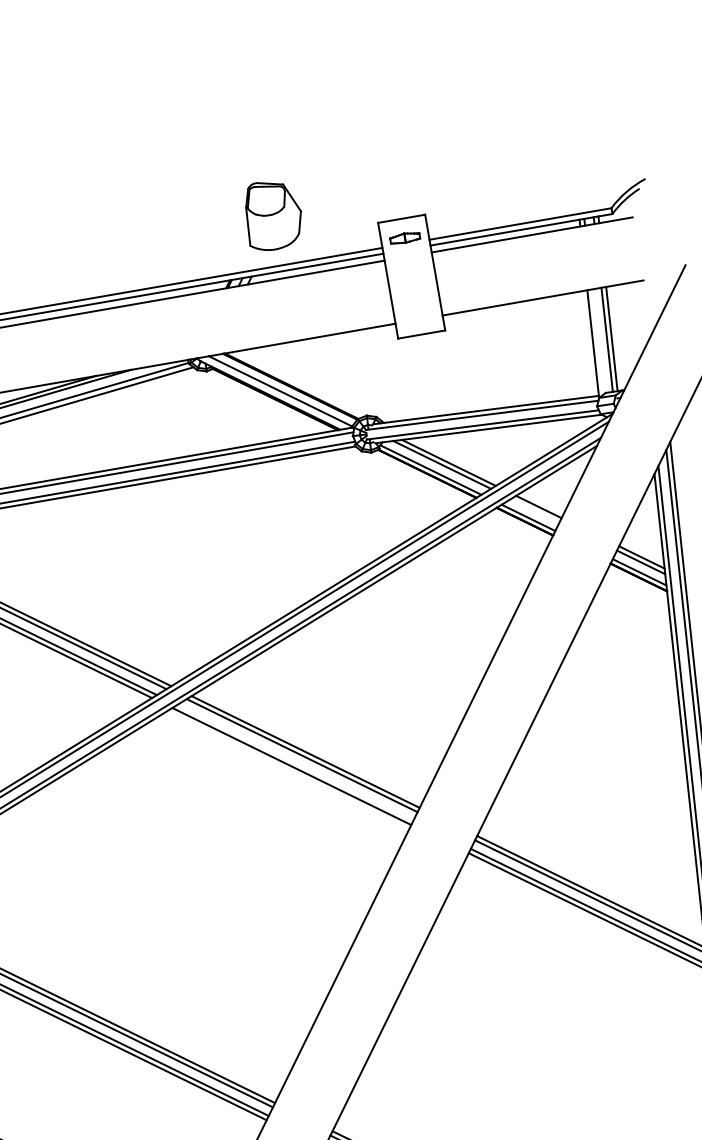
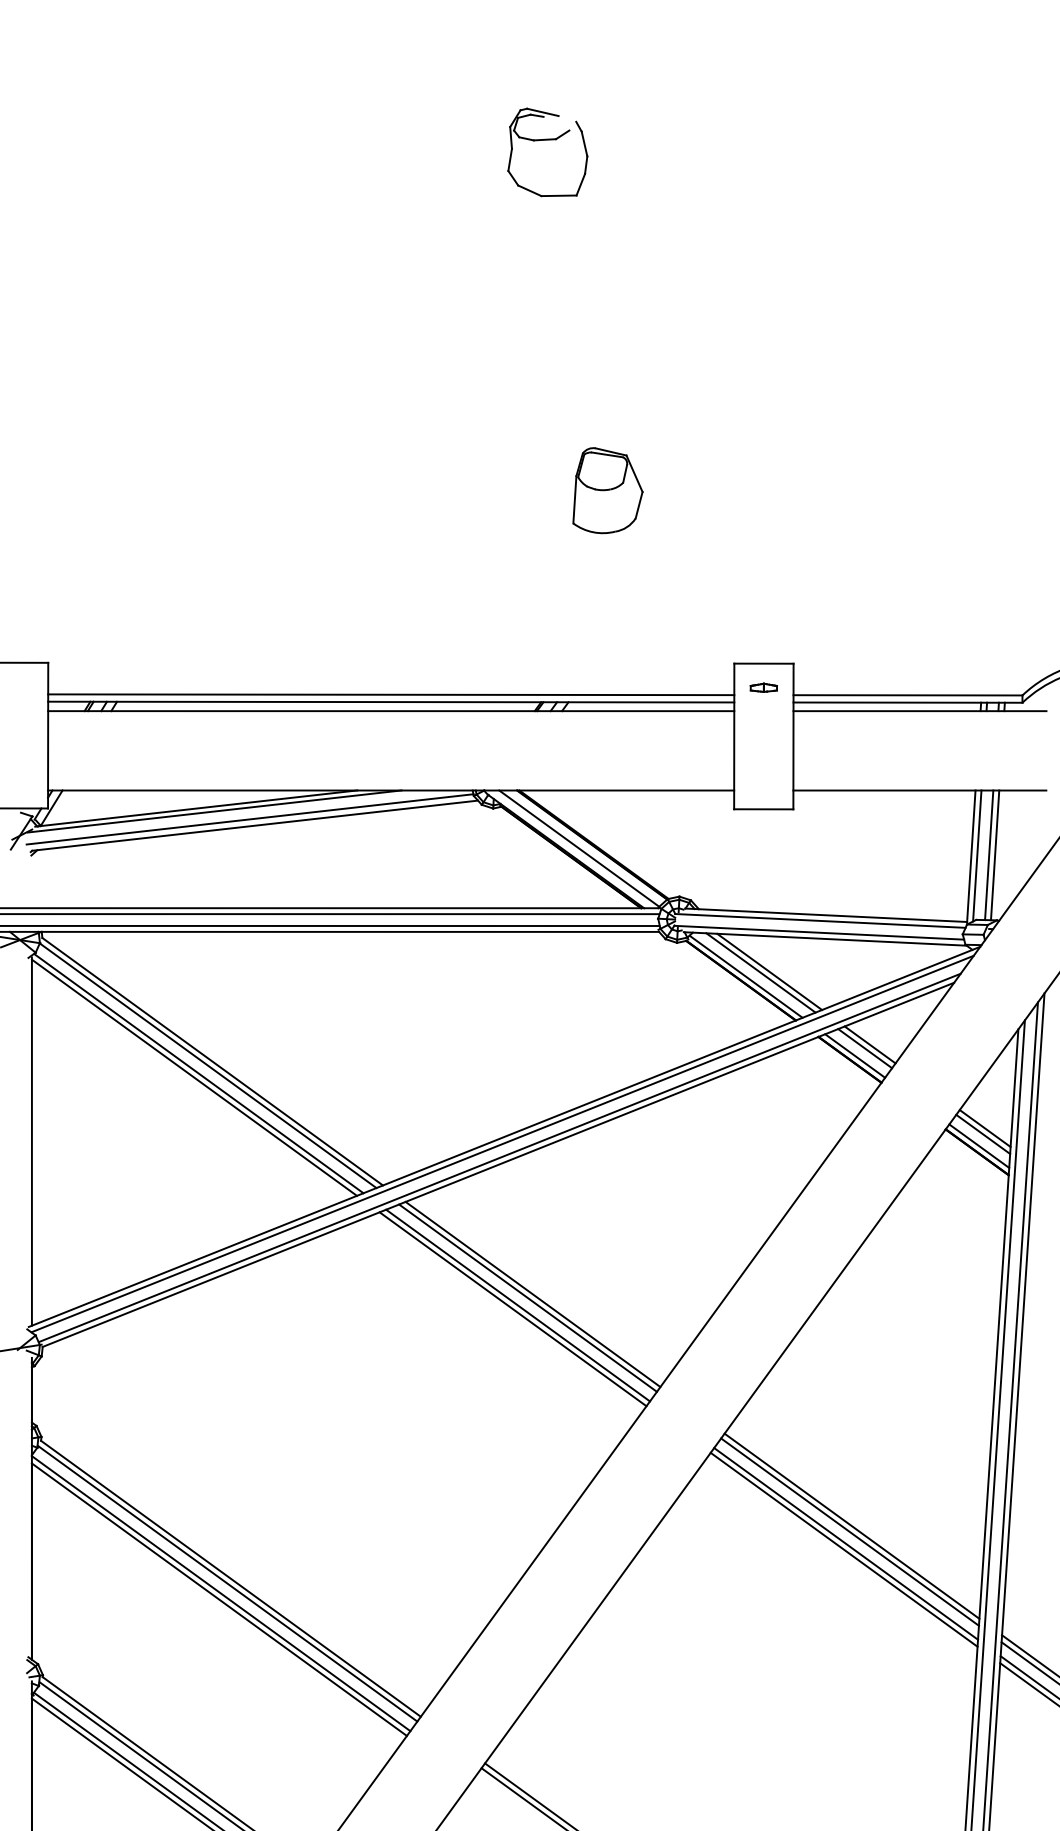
part: (272, 214) -> (607, 490), moved
part: (404, 237) -> (763, 687), size x0.71
line: (597, 341) -> (977, 855), added
line: (535, 510) -> (865, 1048), added
line: (294, 762) -> (517, 1305), added

